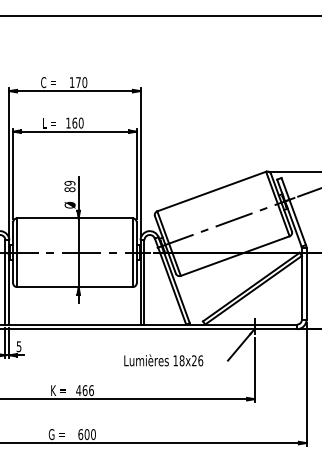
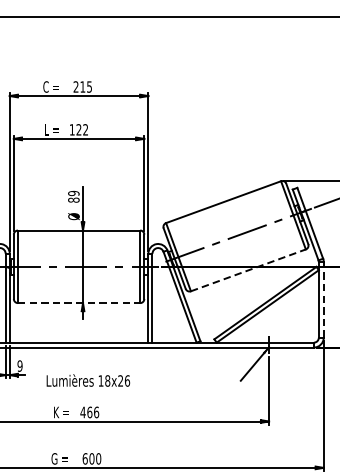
text: (78, 82) -> (82, 86), 170 -> 215
text: (77, 122) -> (81, 129), 160 -> 122
line: (235, 256) -> (248, 270), solid -> dashed
line: (306, 284) -> (323, 300), solid -> dashed
line: (74, 287) -> (78, 303), solid -> dashed
text: (18, 346) -> (19, 365), 5 -> 9
text: (163, 360) -> (88, 380), moved

